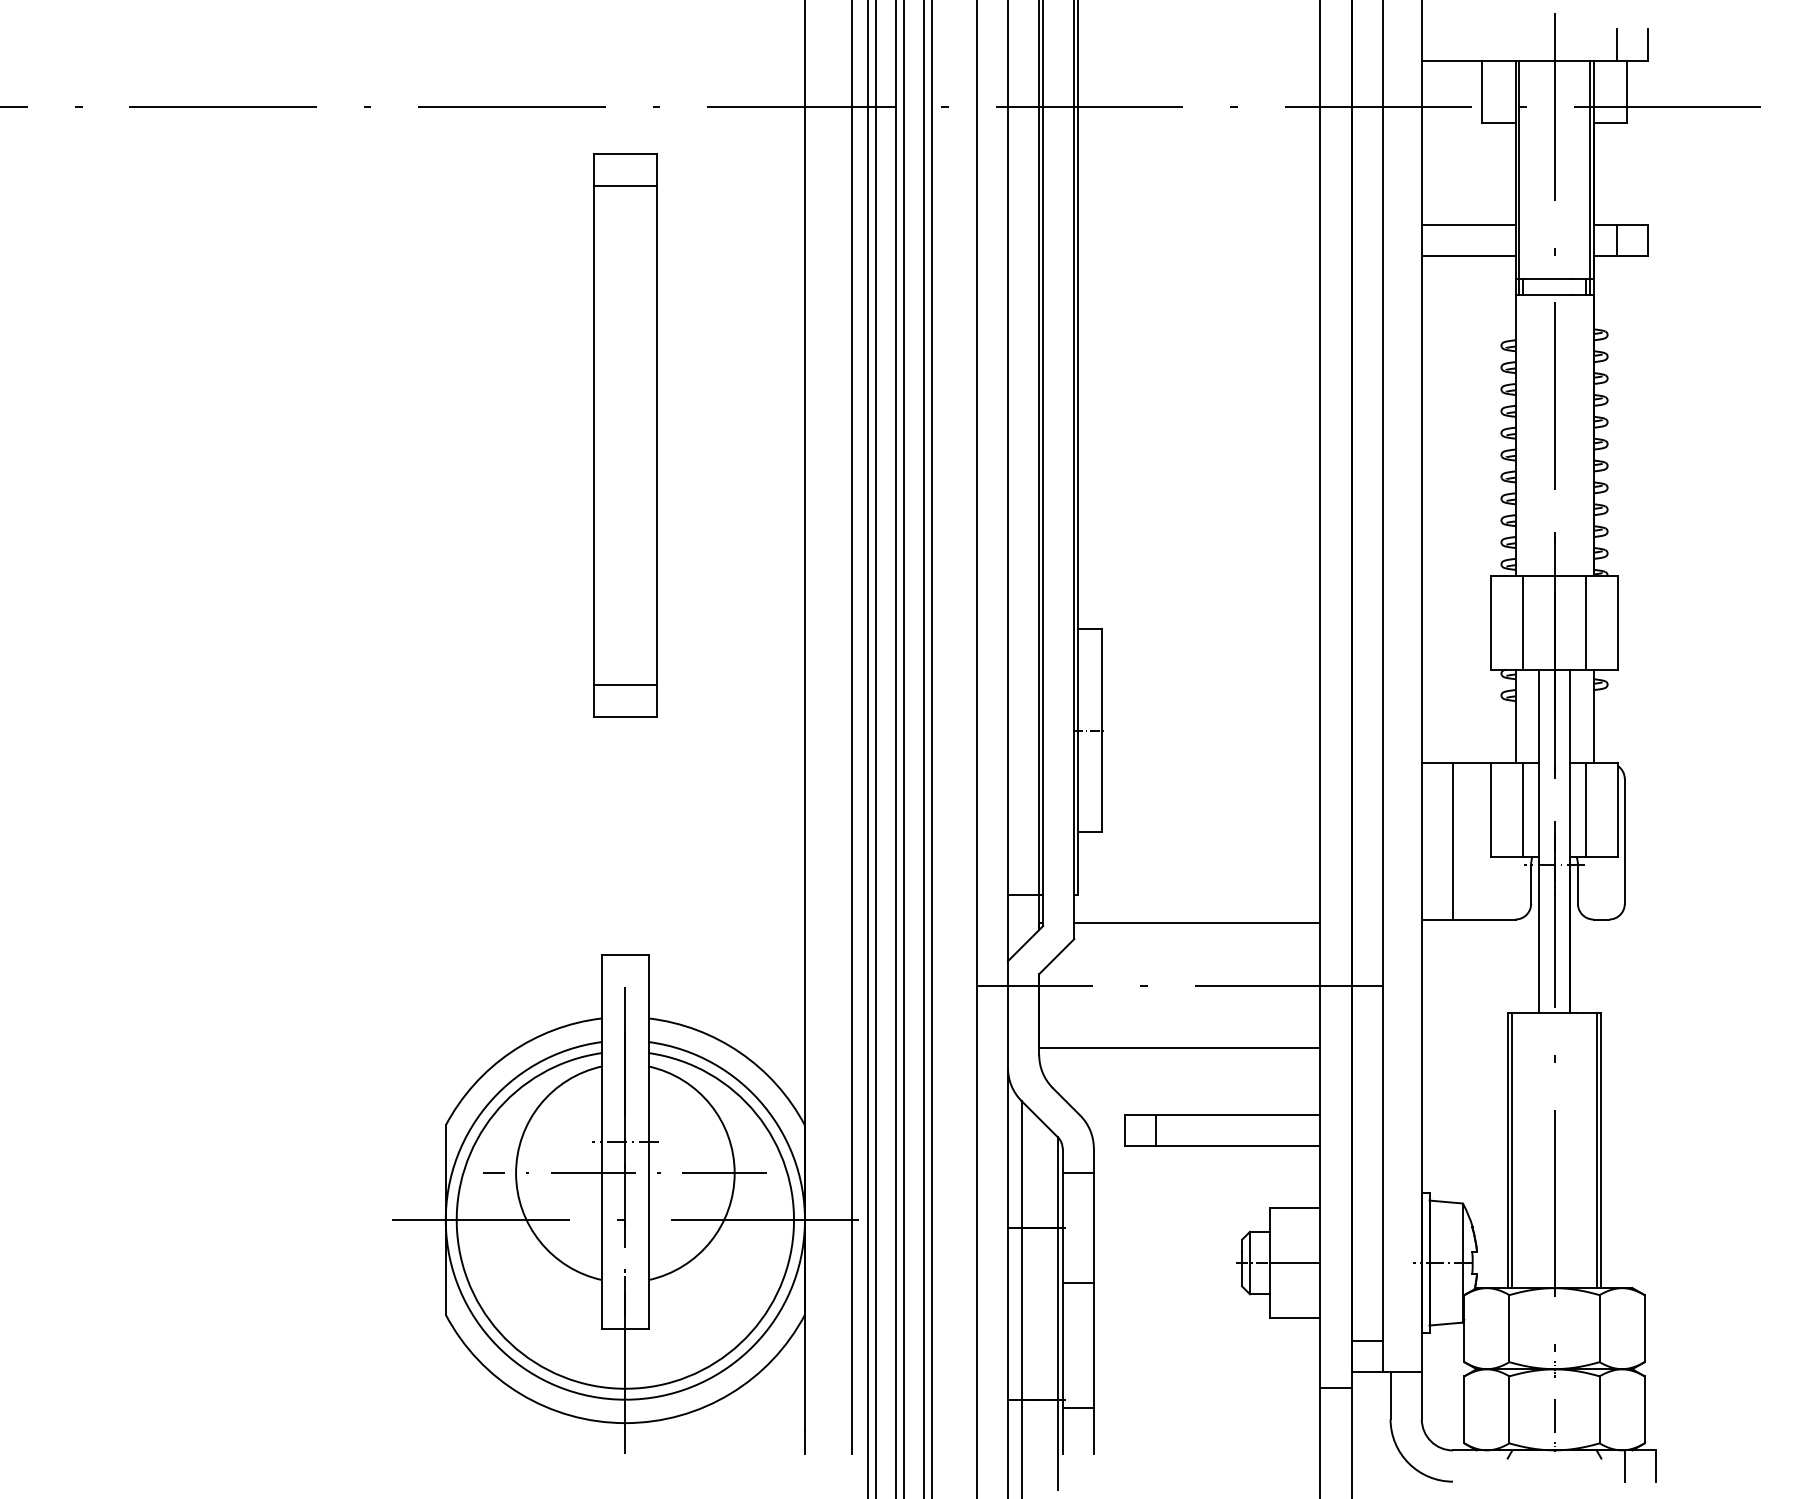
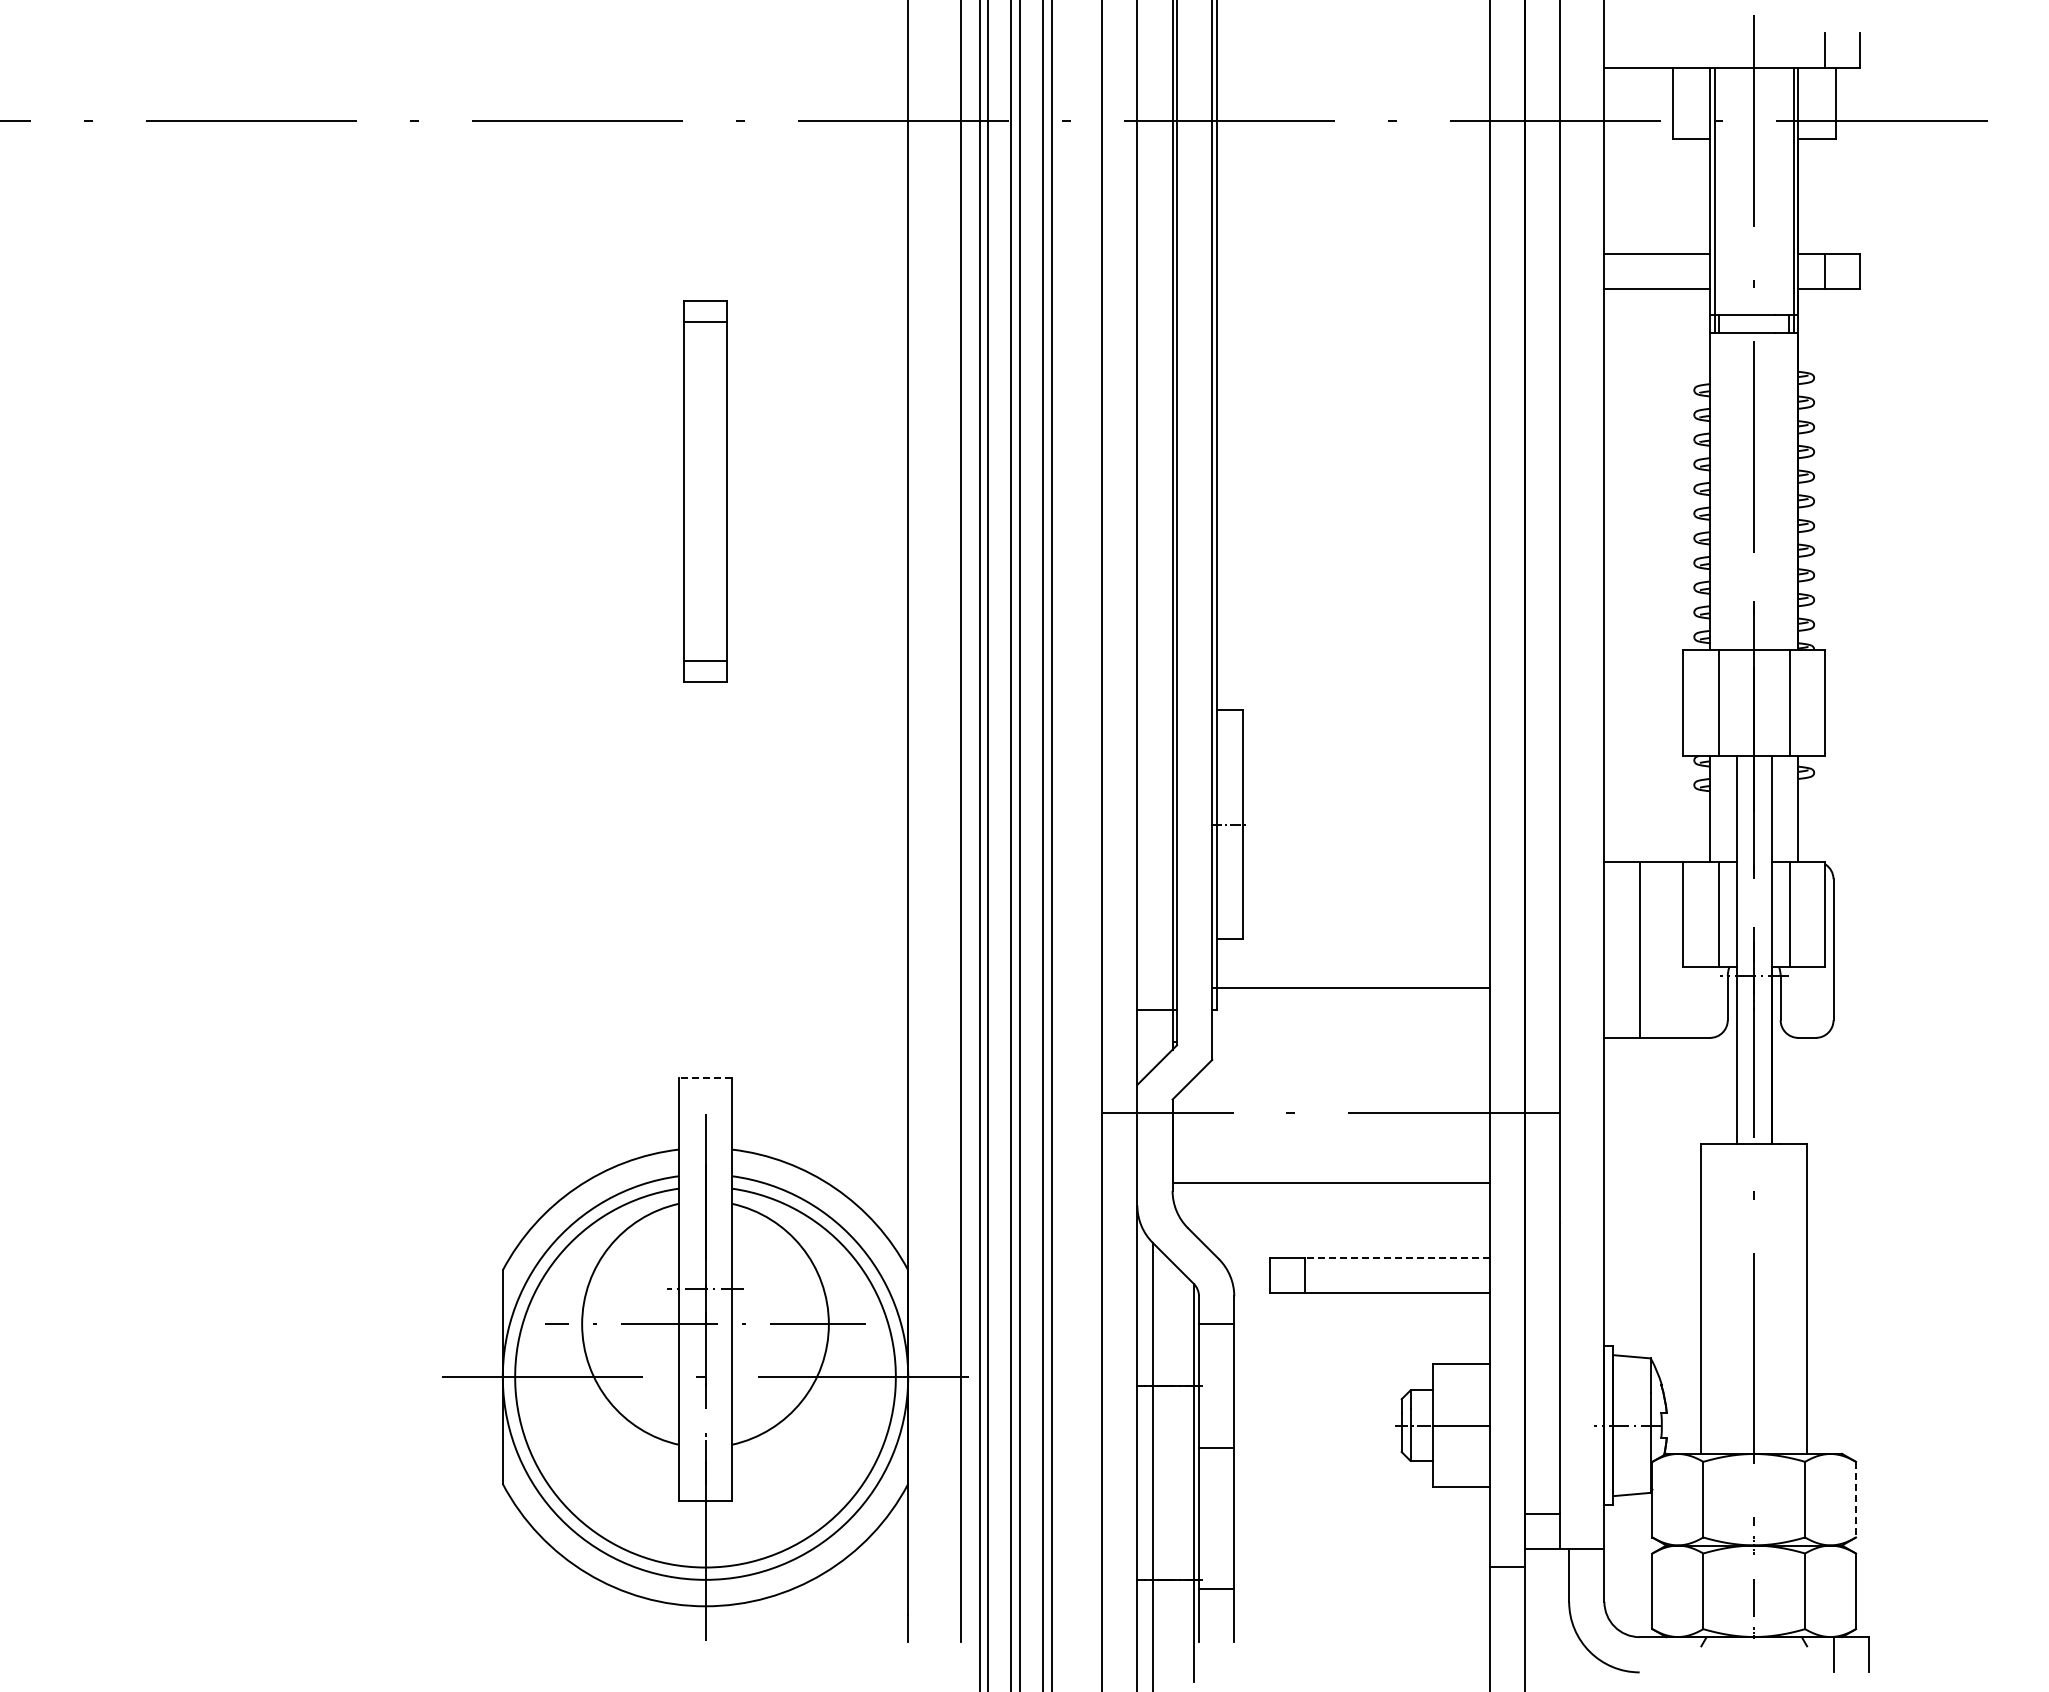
part: (625, 435) -> (705, 491), size x0.6
line: (1196, 923) -> (1350, 988), moved
line: (625, 954) -> (705, 1077), solid -> dashed
line: (1238, 1114) -> (1397, 1258), solid -> dashed
line: (1512, 1150) -> (1706, 1298), removed
line: (1596, 1150) -> (1801, 1298), removed
line: (1644, 1328) -> (1855, 1499), solid -> dashed

